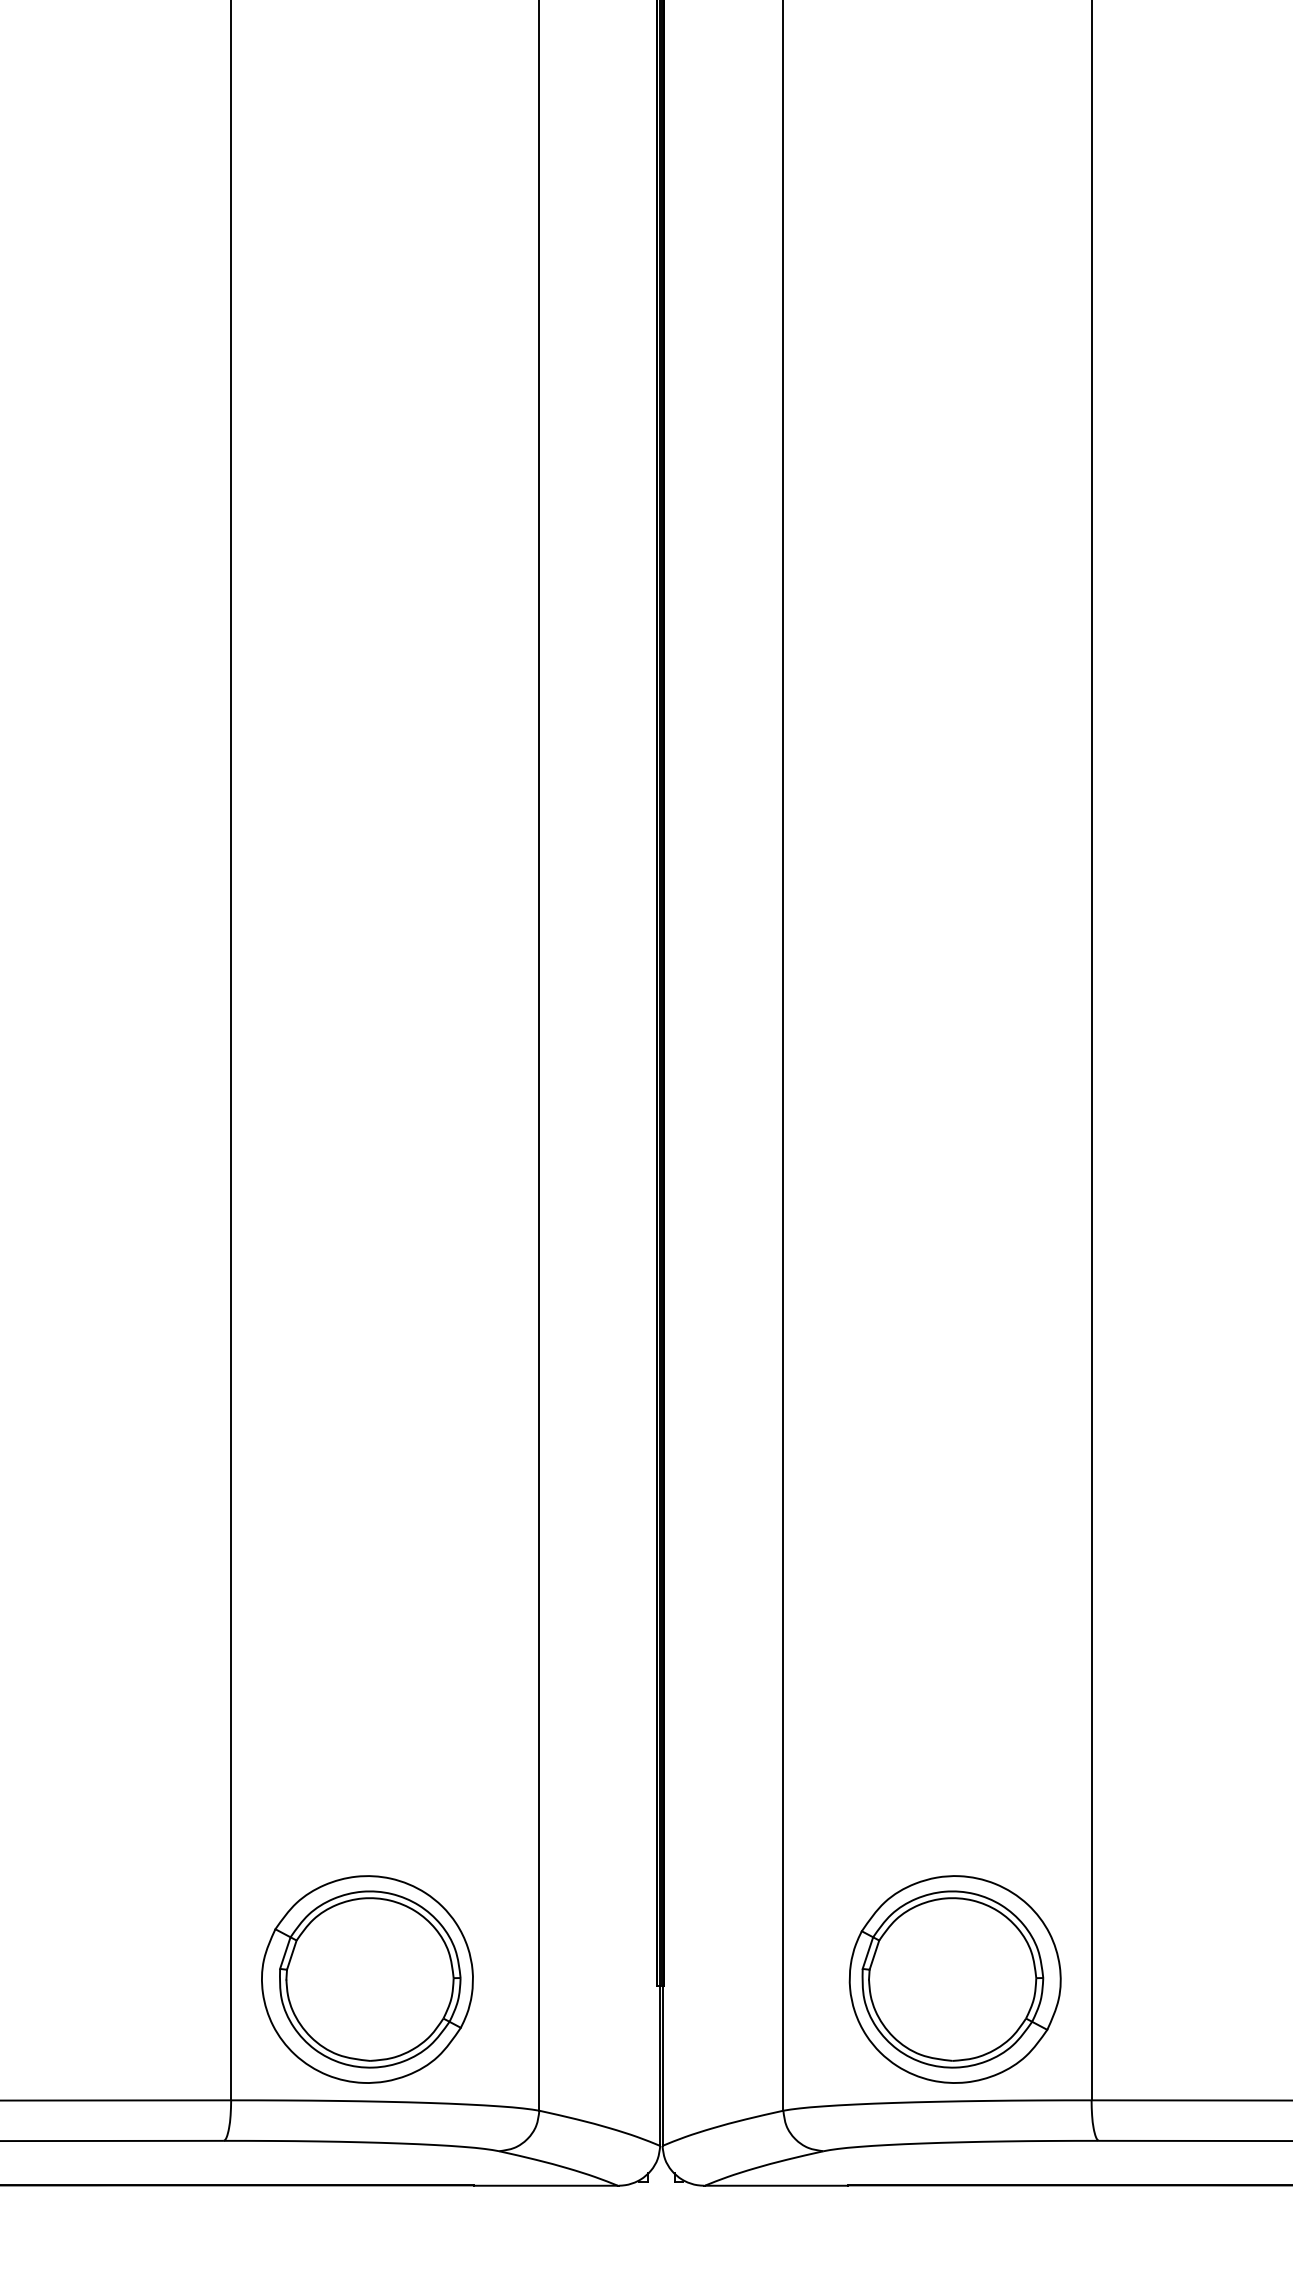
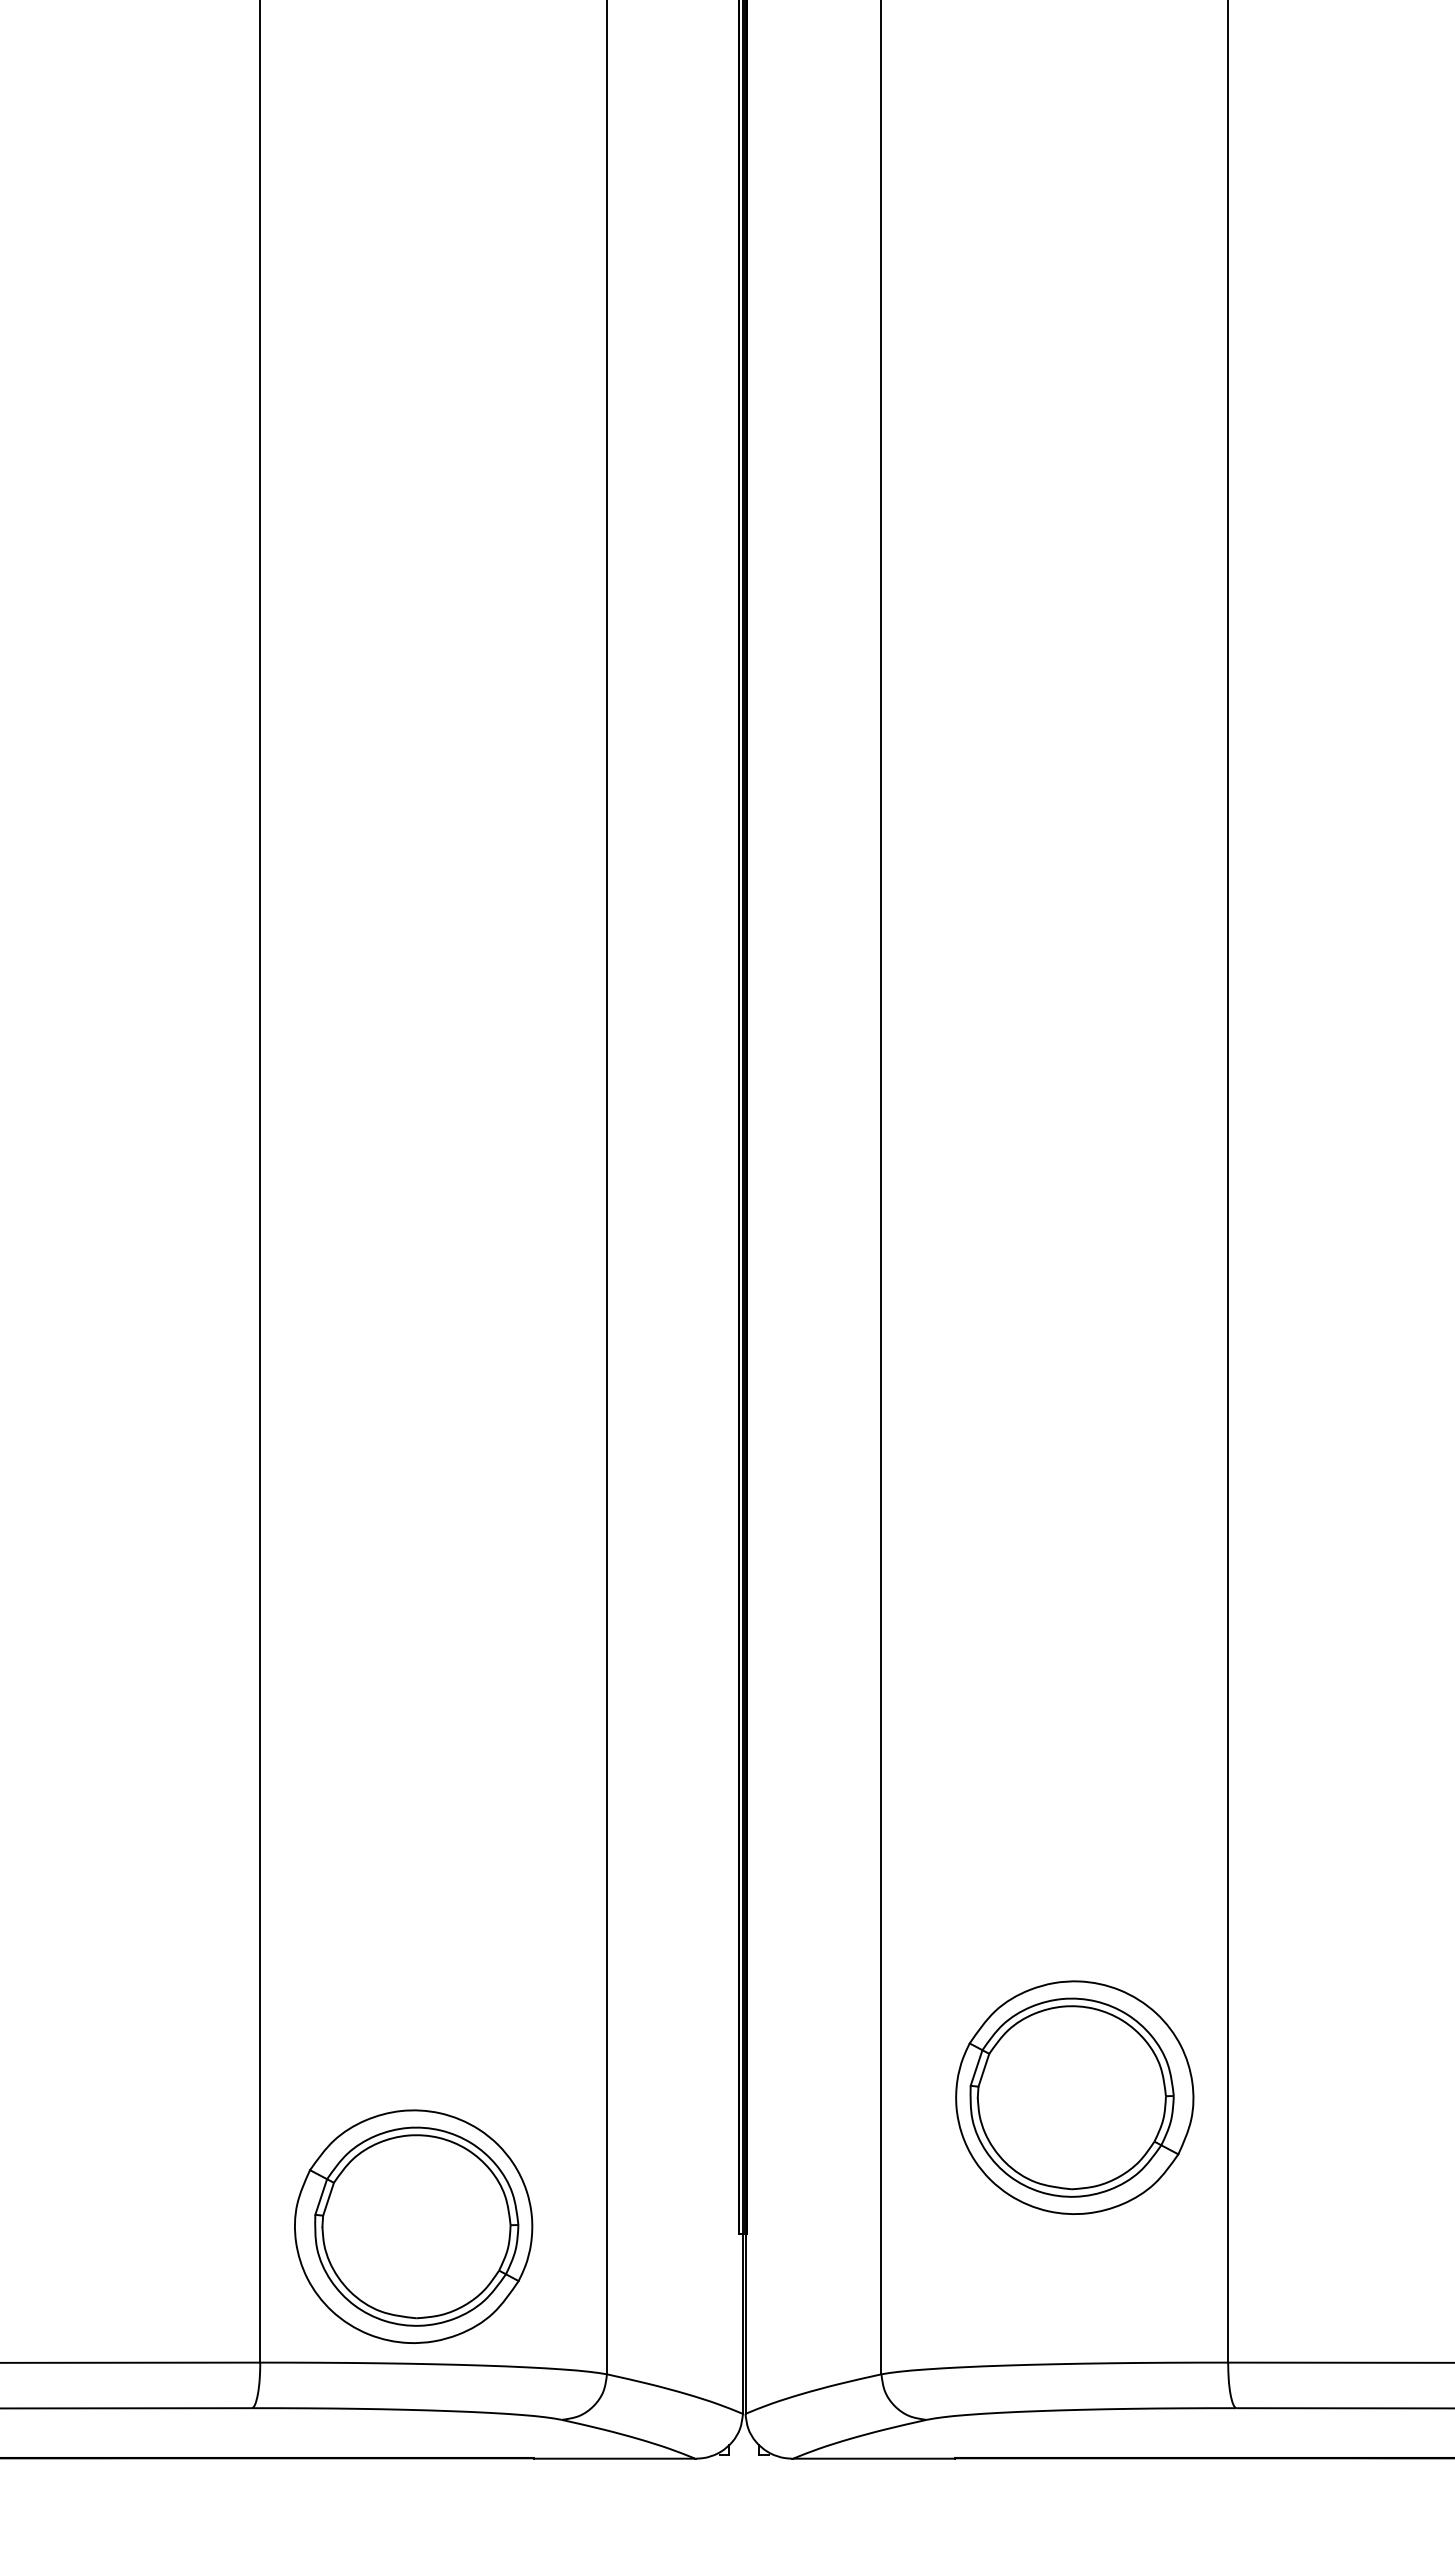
part: (954, 1979) -> (1074, 2097), moved

